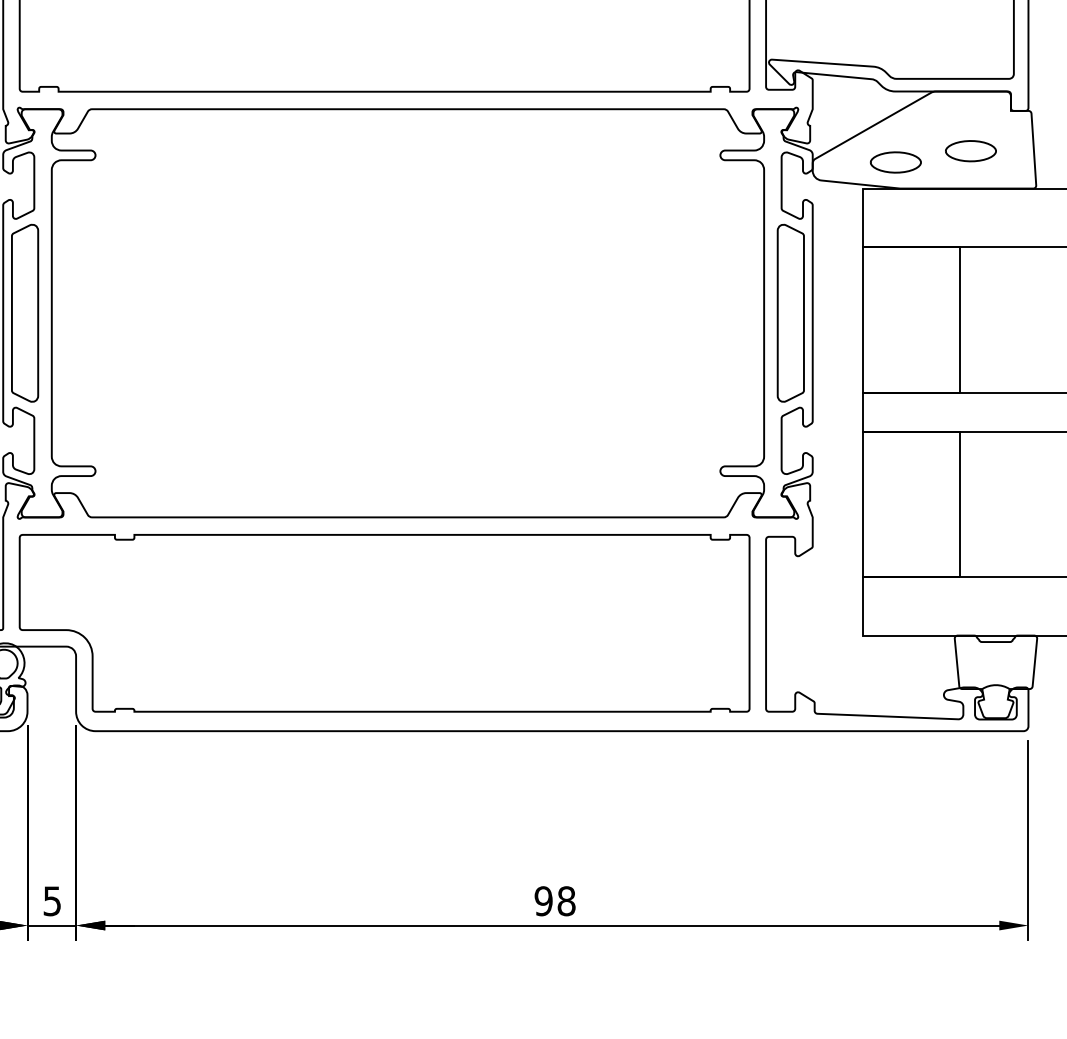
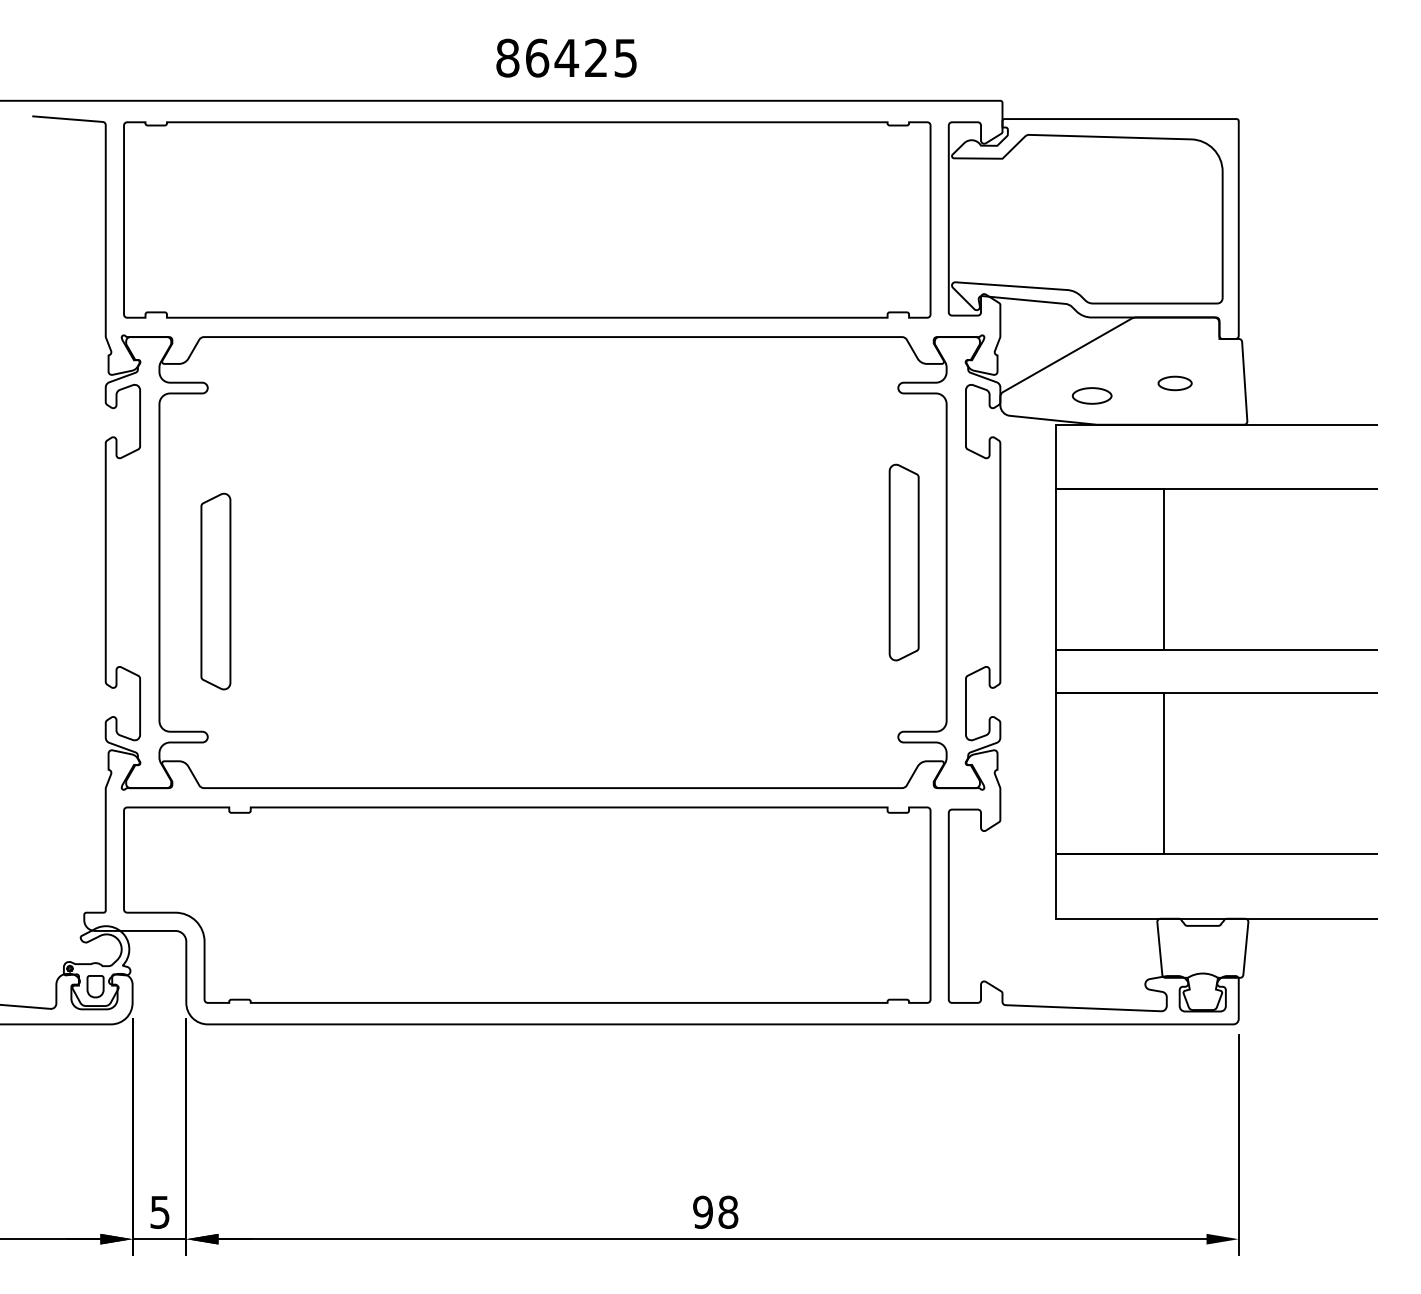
part: (970, 151) -> (1174, 383), size x0.6
part: (895, 162) -> (1091, 395), size x0.7
part: (24, 313) -> (215, 591), moved
part: (790, 313) -> (903, 562), moved

